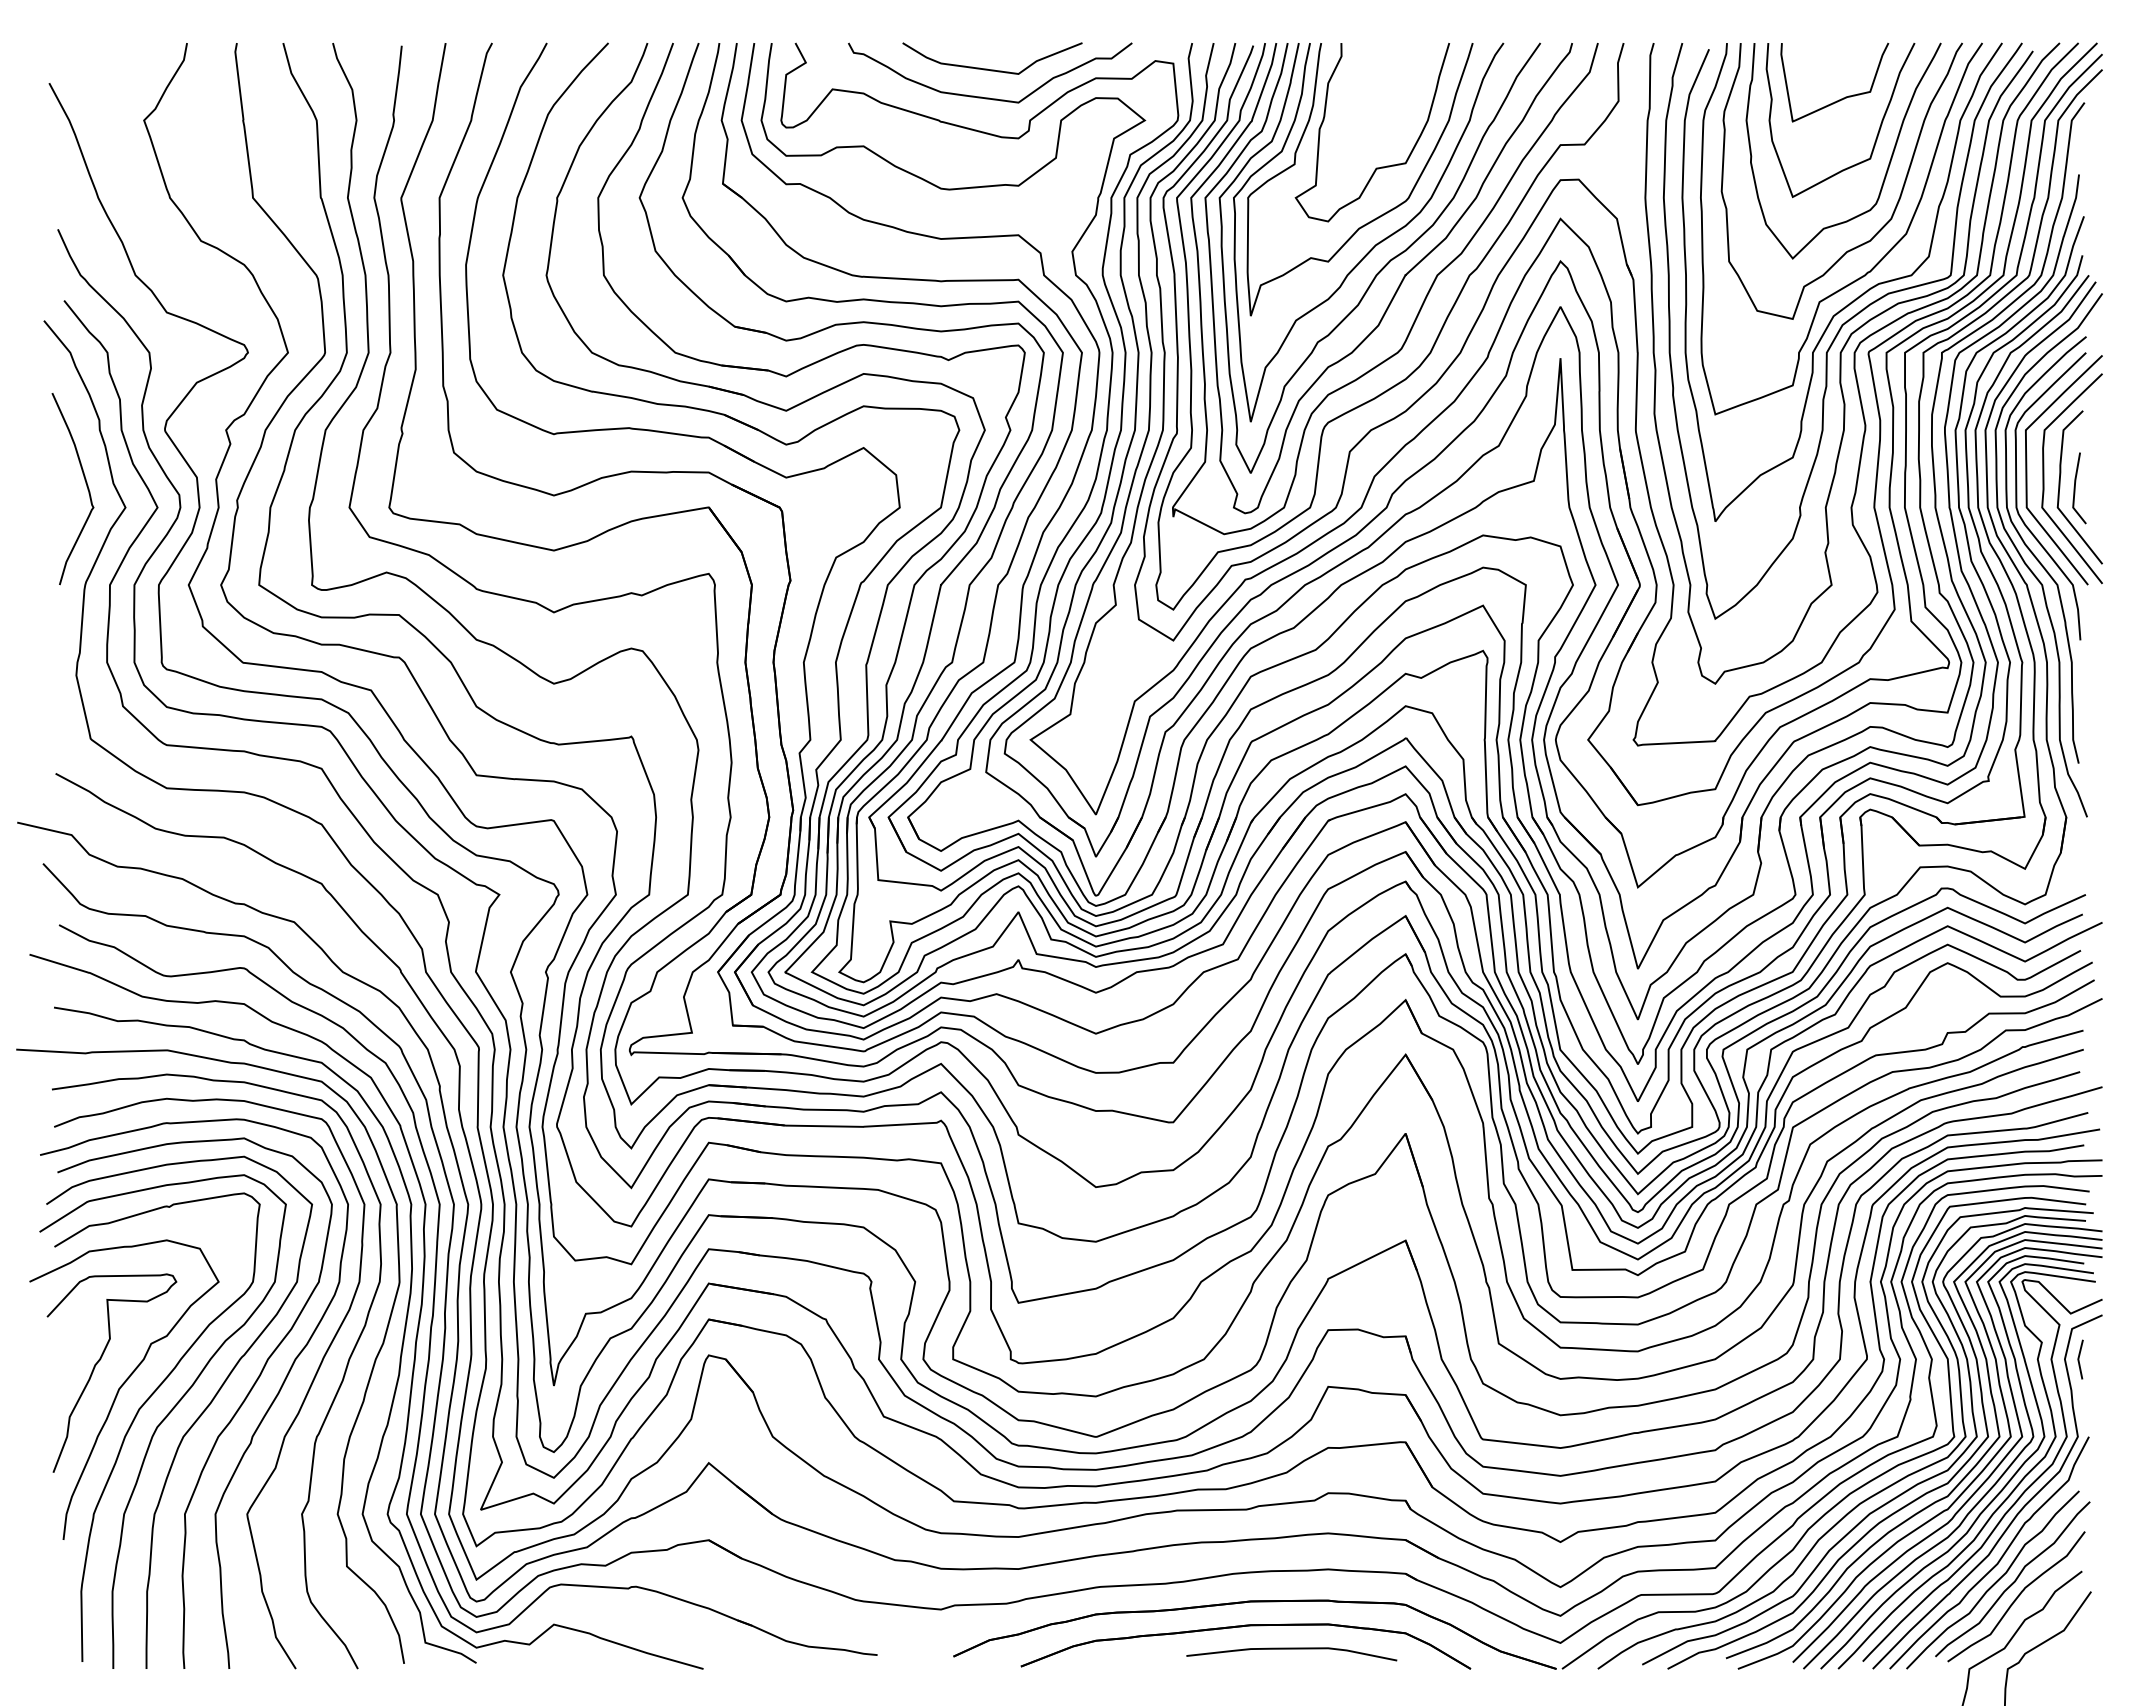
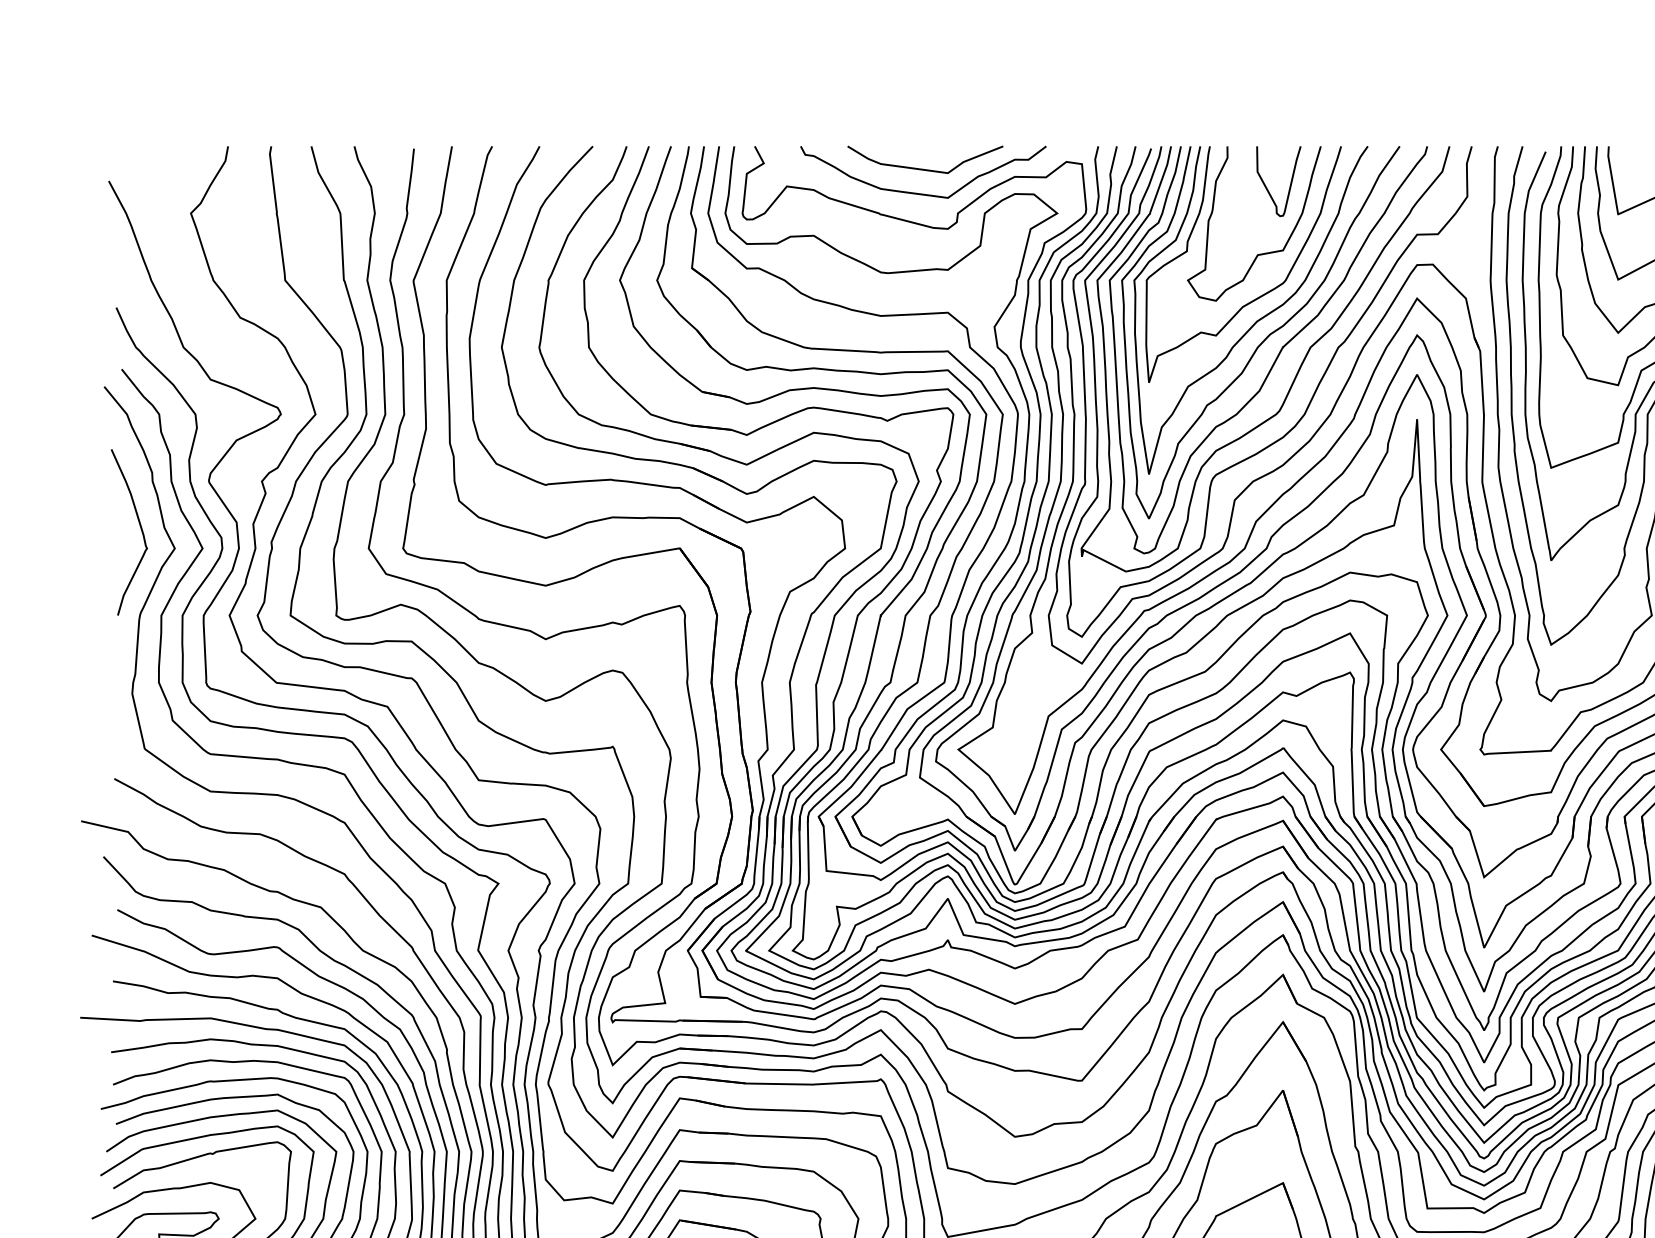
curve: (1413, 87) -> (1289, 184), added

